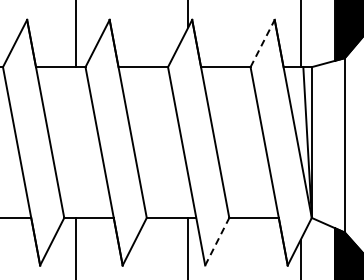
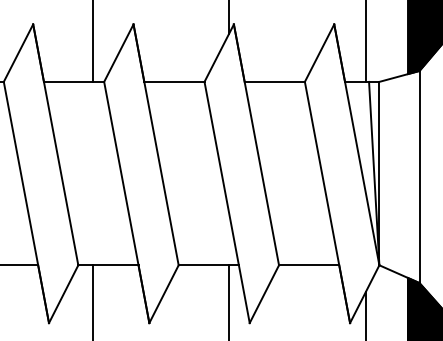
line: (262, 43) -> (319, 53), dashed -> solid
line: (217, 241) -> (264, 293), dashed -> solid

